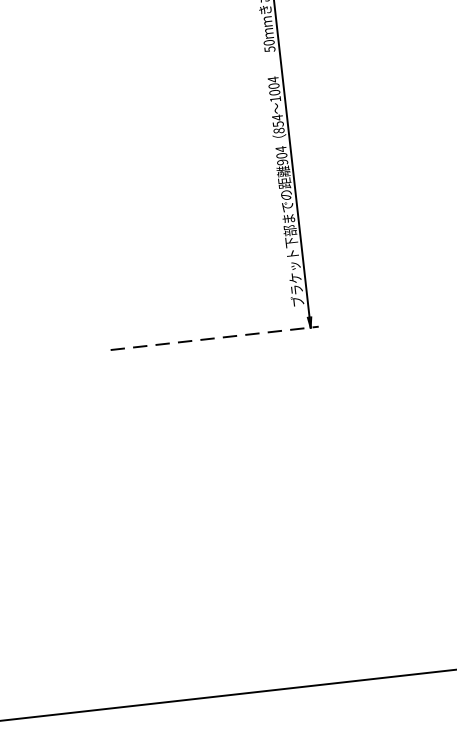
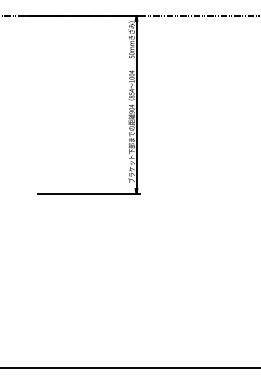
line: (214, 337) -> (89, 193), dashed -> solid

